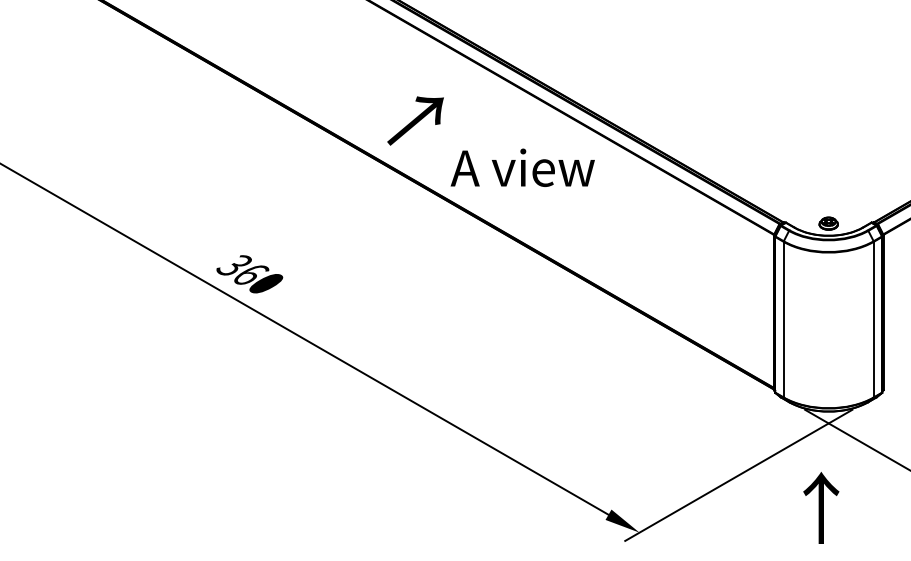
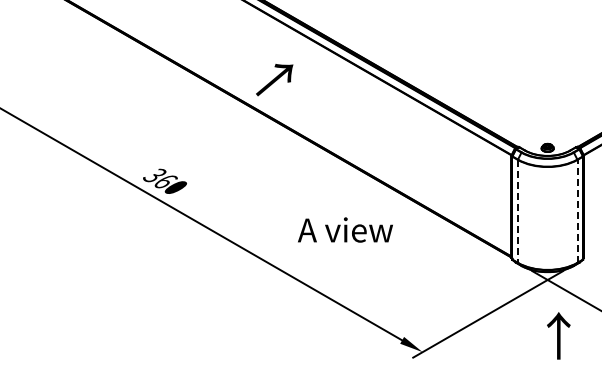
text: (522, 167) -> (345, 229), moved
line: (873, 318) -> (577, 210), solid -> dashed
line: (783, 319) -> (517, 211), solid -> dashed
text: (820, 507) -> (558, 335), moved

